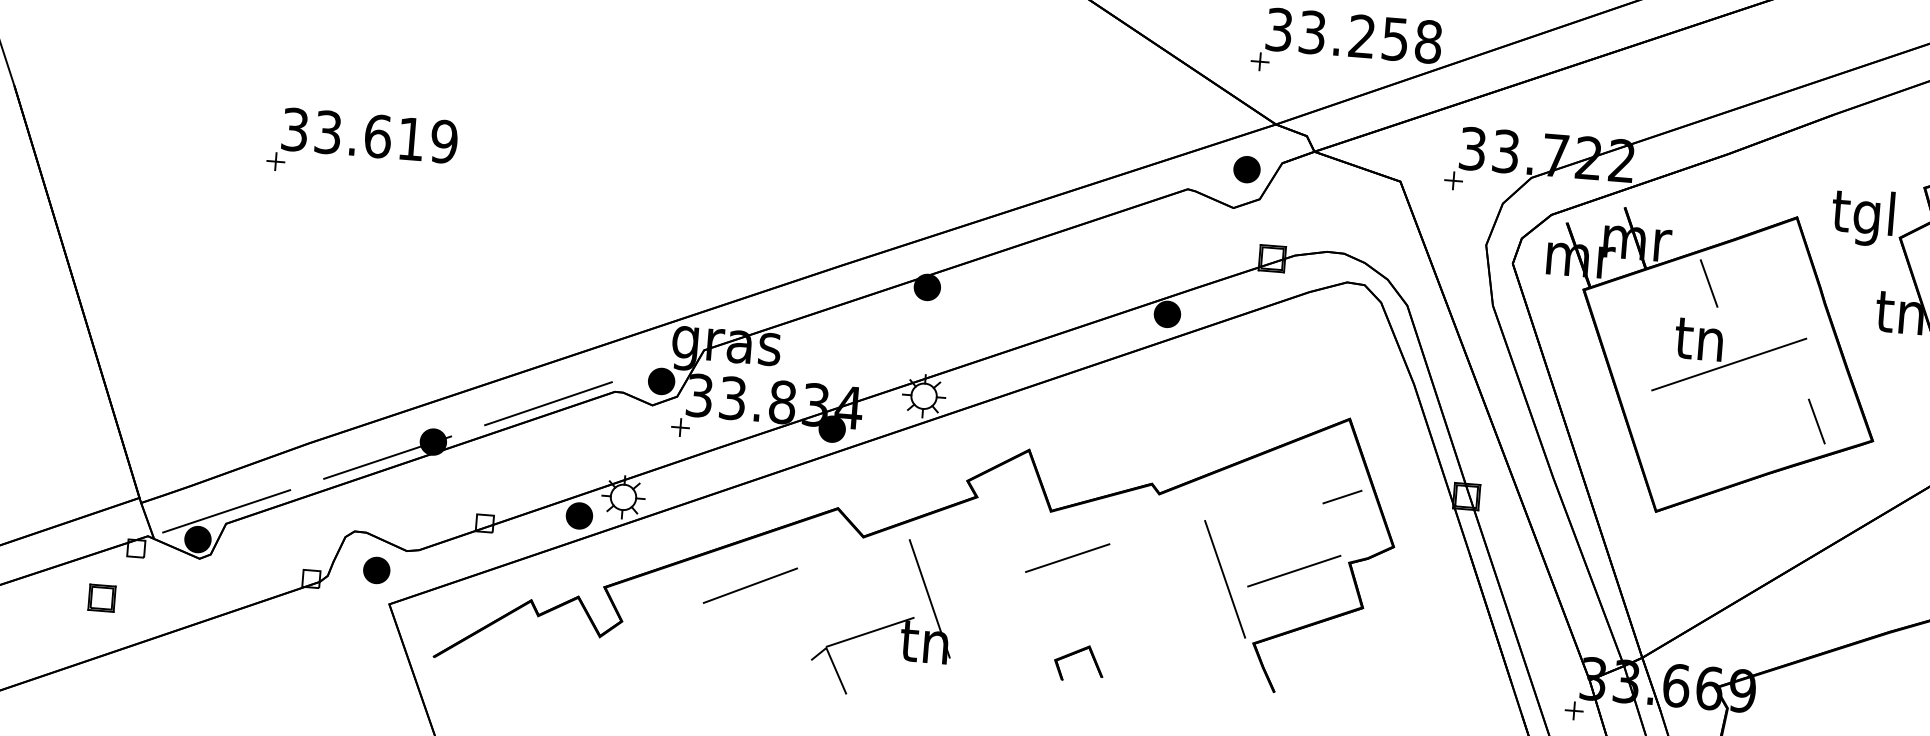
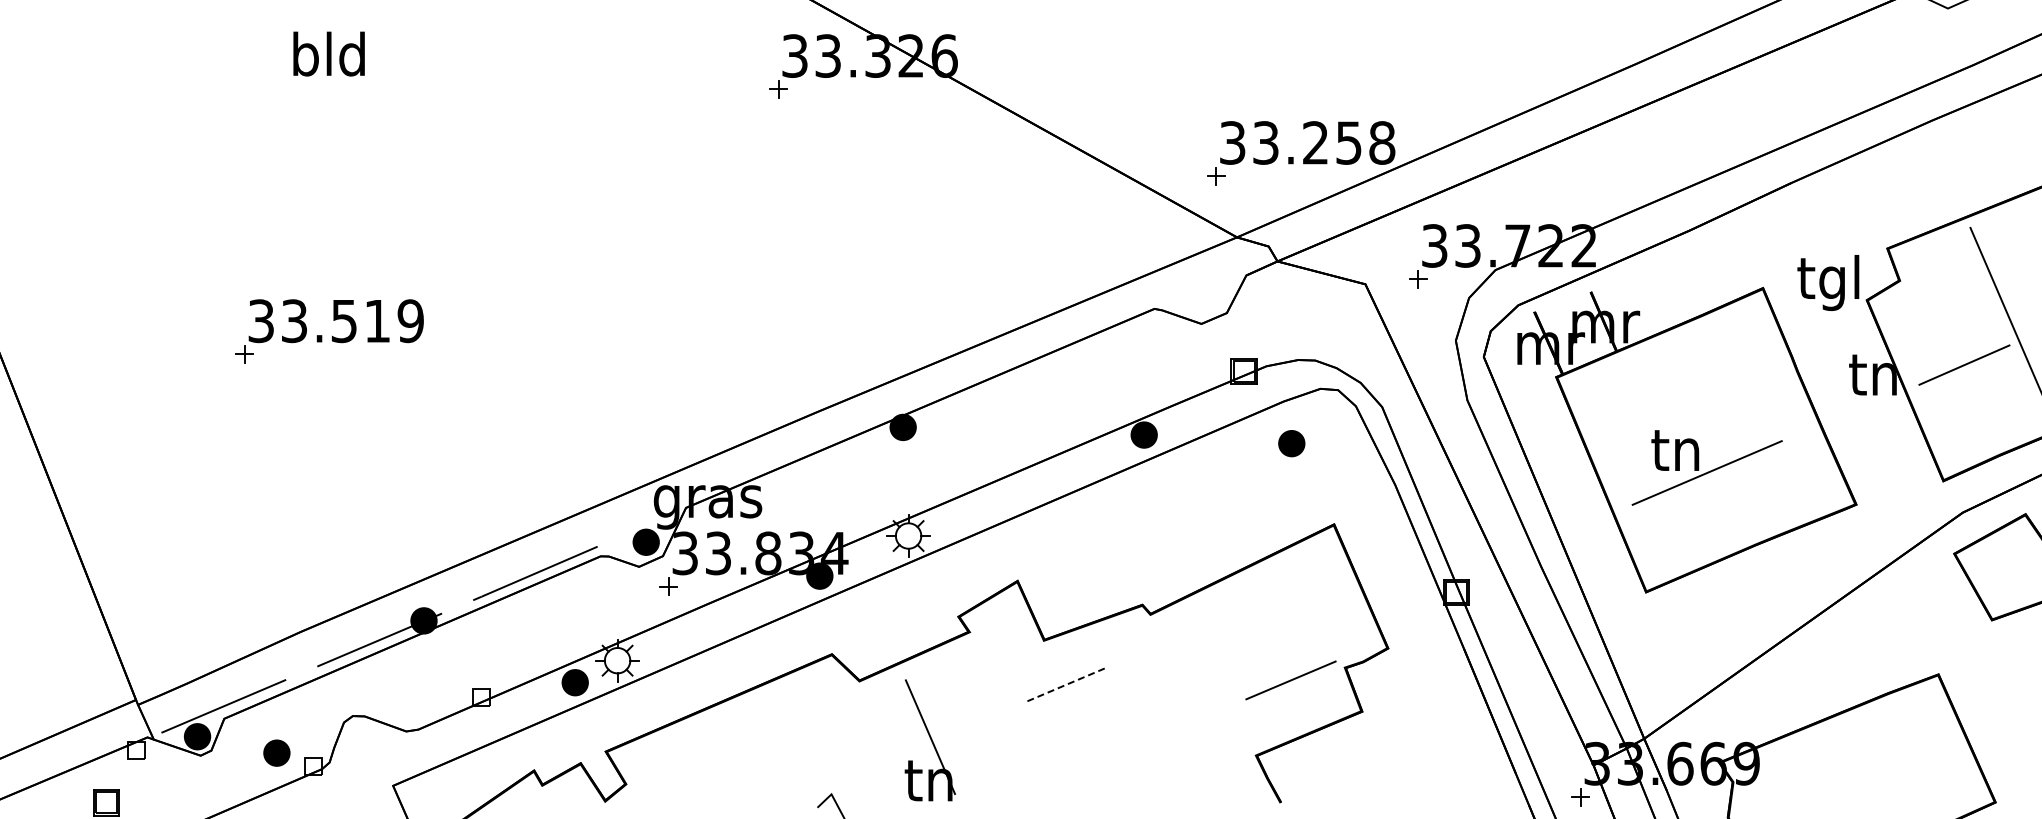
text: (378, 136) -> (344, 321), 33.619 -> 33.519
part: (1246, 169) -> (1291, 443), moved
line: (1708, 283) -> (1680, 360), removed
part: (1728, 359) -> (1706, 467), moved
line: (1816, 421) -> (1798, 489), removed
line: (1341, 496) -> (1332, 602), removed
line: (1067, 558) -> (1064, 685), solid -> dashed
part: (376, 569) -> (276, 752), moved
line: (1224, 578) -> (1222, 693), removed
line: (749, 585) -> (750, 738), removed
line: (869, 631) -> (873, 774), removed
part: (1076, 654) -> (1080, 780), removed

